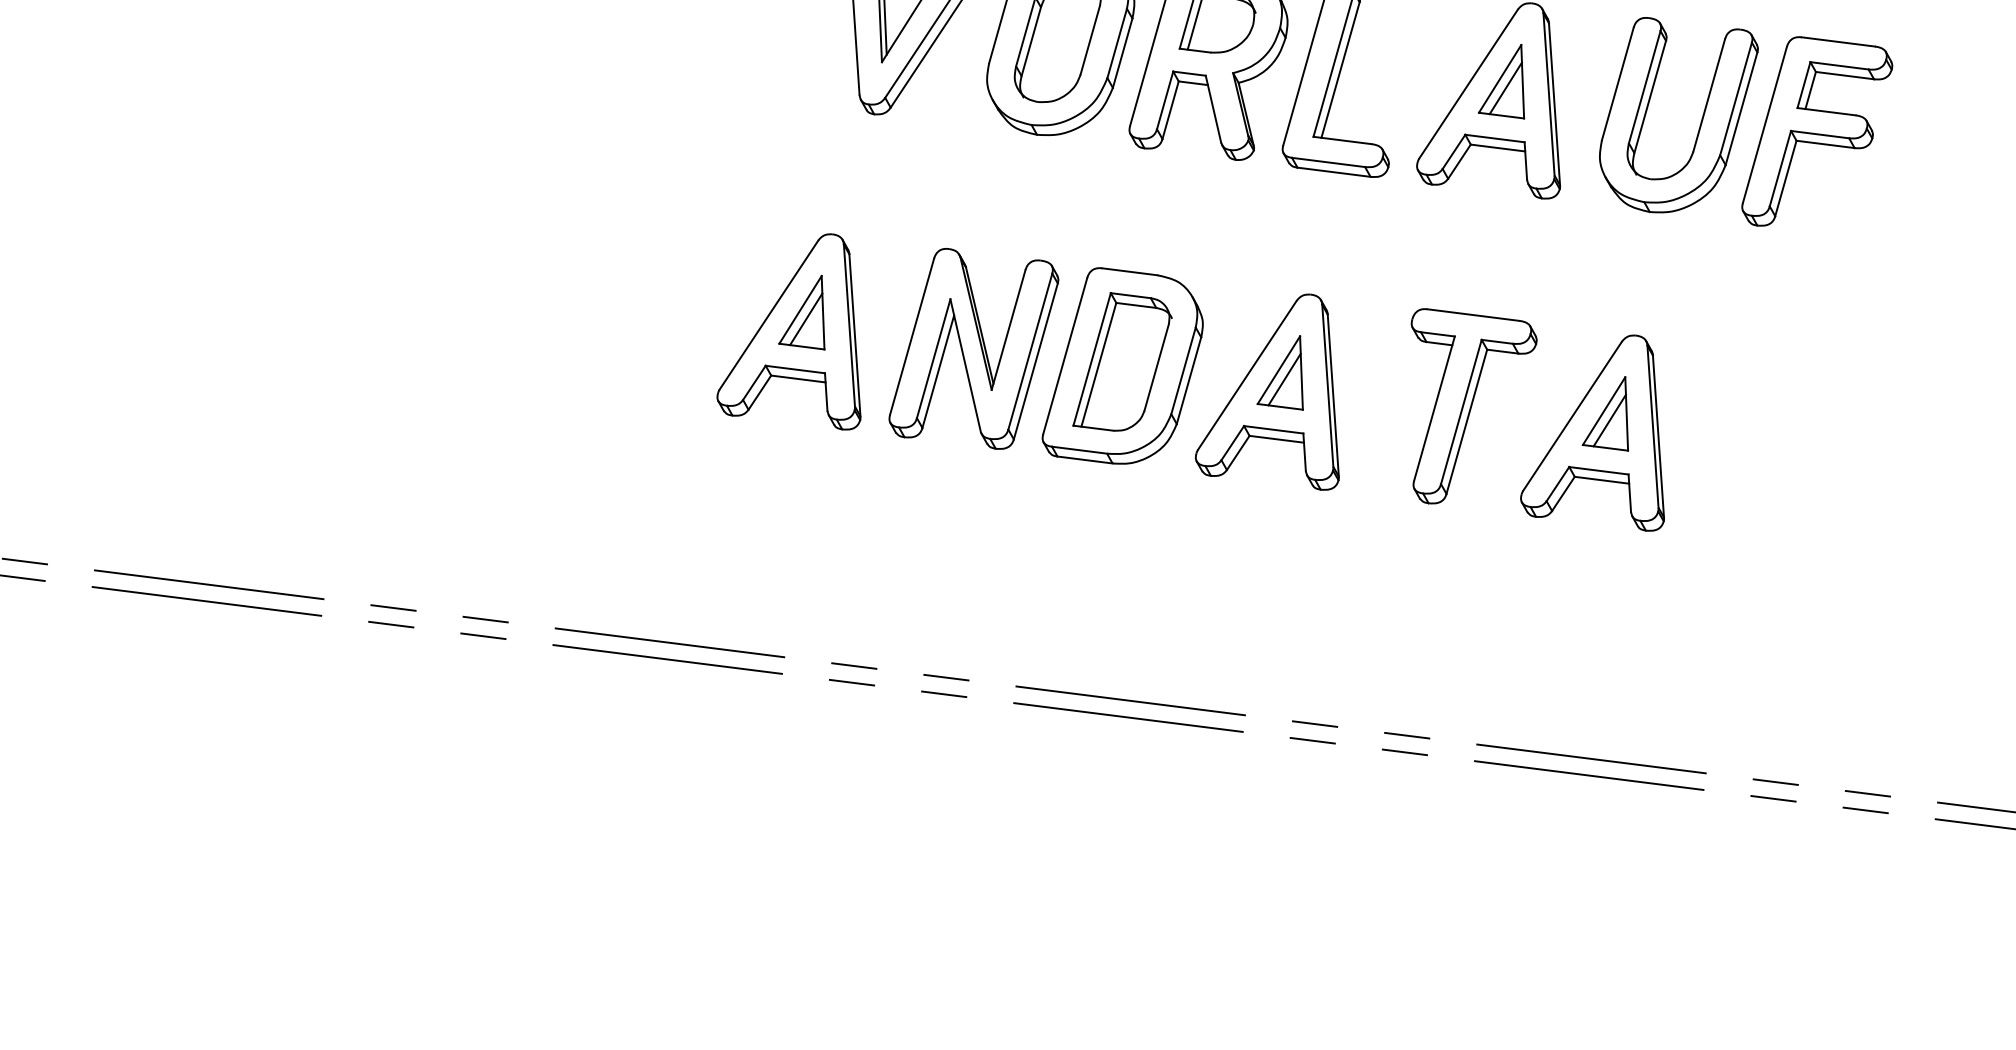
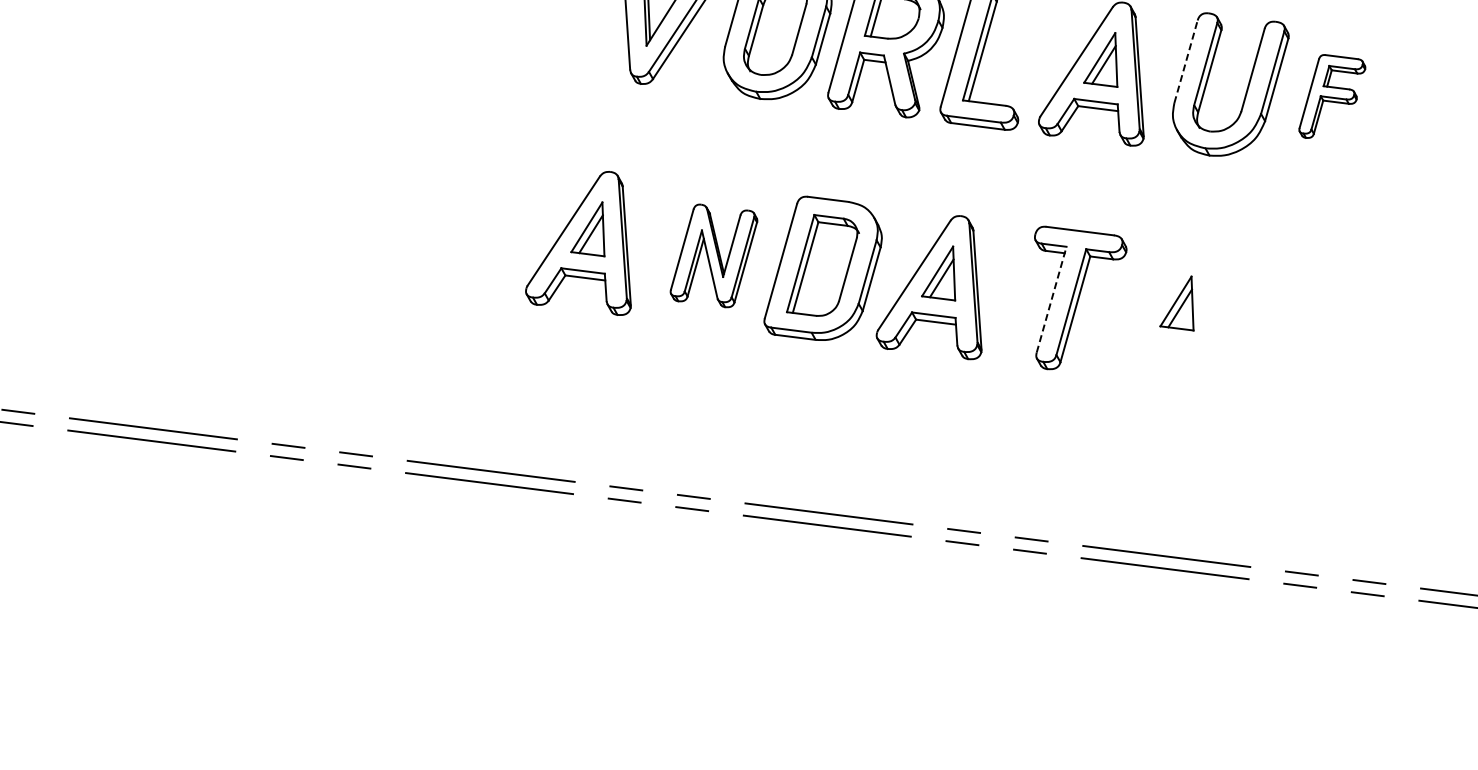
line: (1618, 83) -> (1186, 61), solid -> dashed
part: (1817, 131) -> (1332, 96), size x0.6
part: (973, 348) -> (713, 255), size x0.7
line: (1434, 408) -> (1051, 299), solid -> dashed
part: (1592, 432) -> (1167, 317), removed

